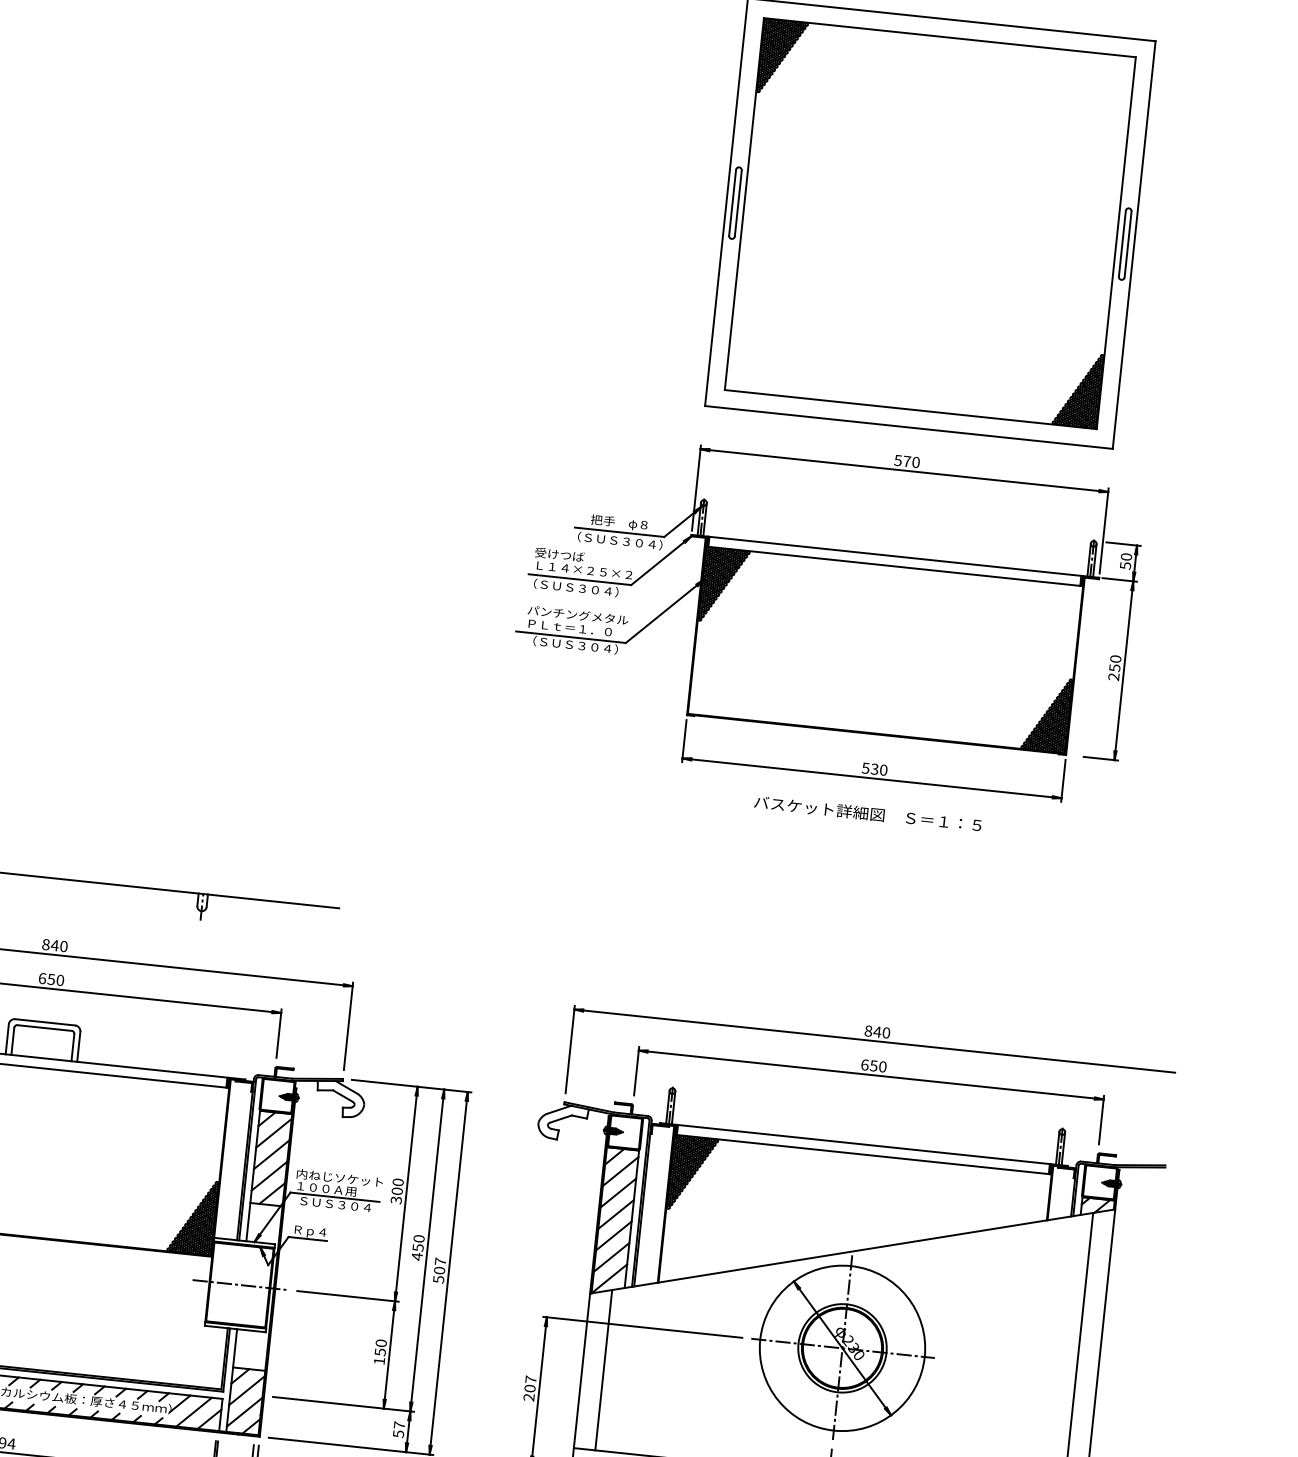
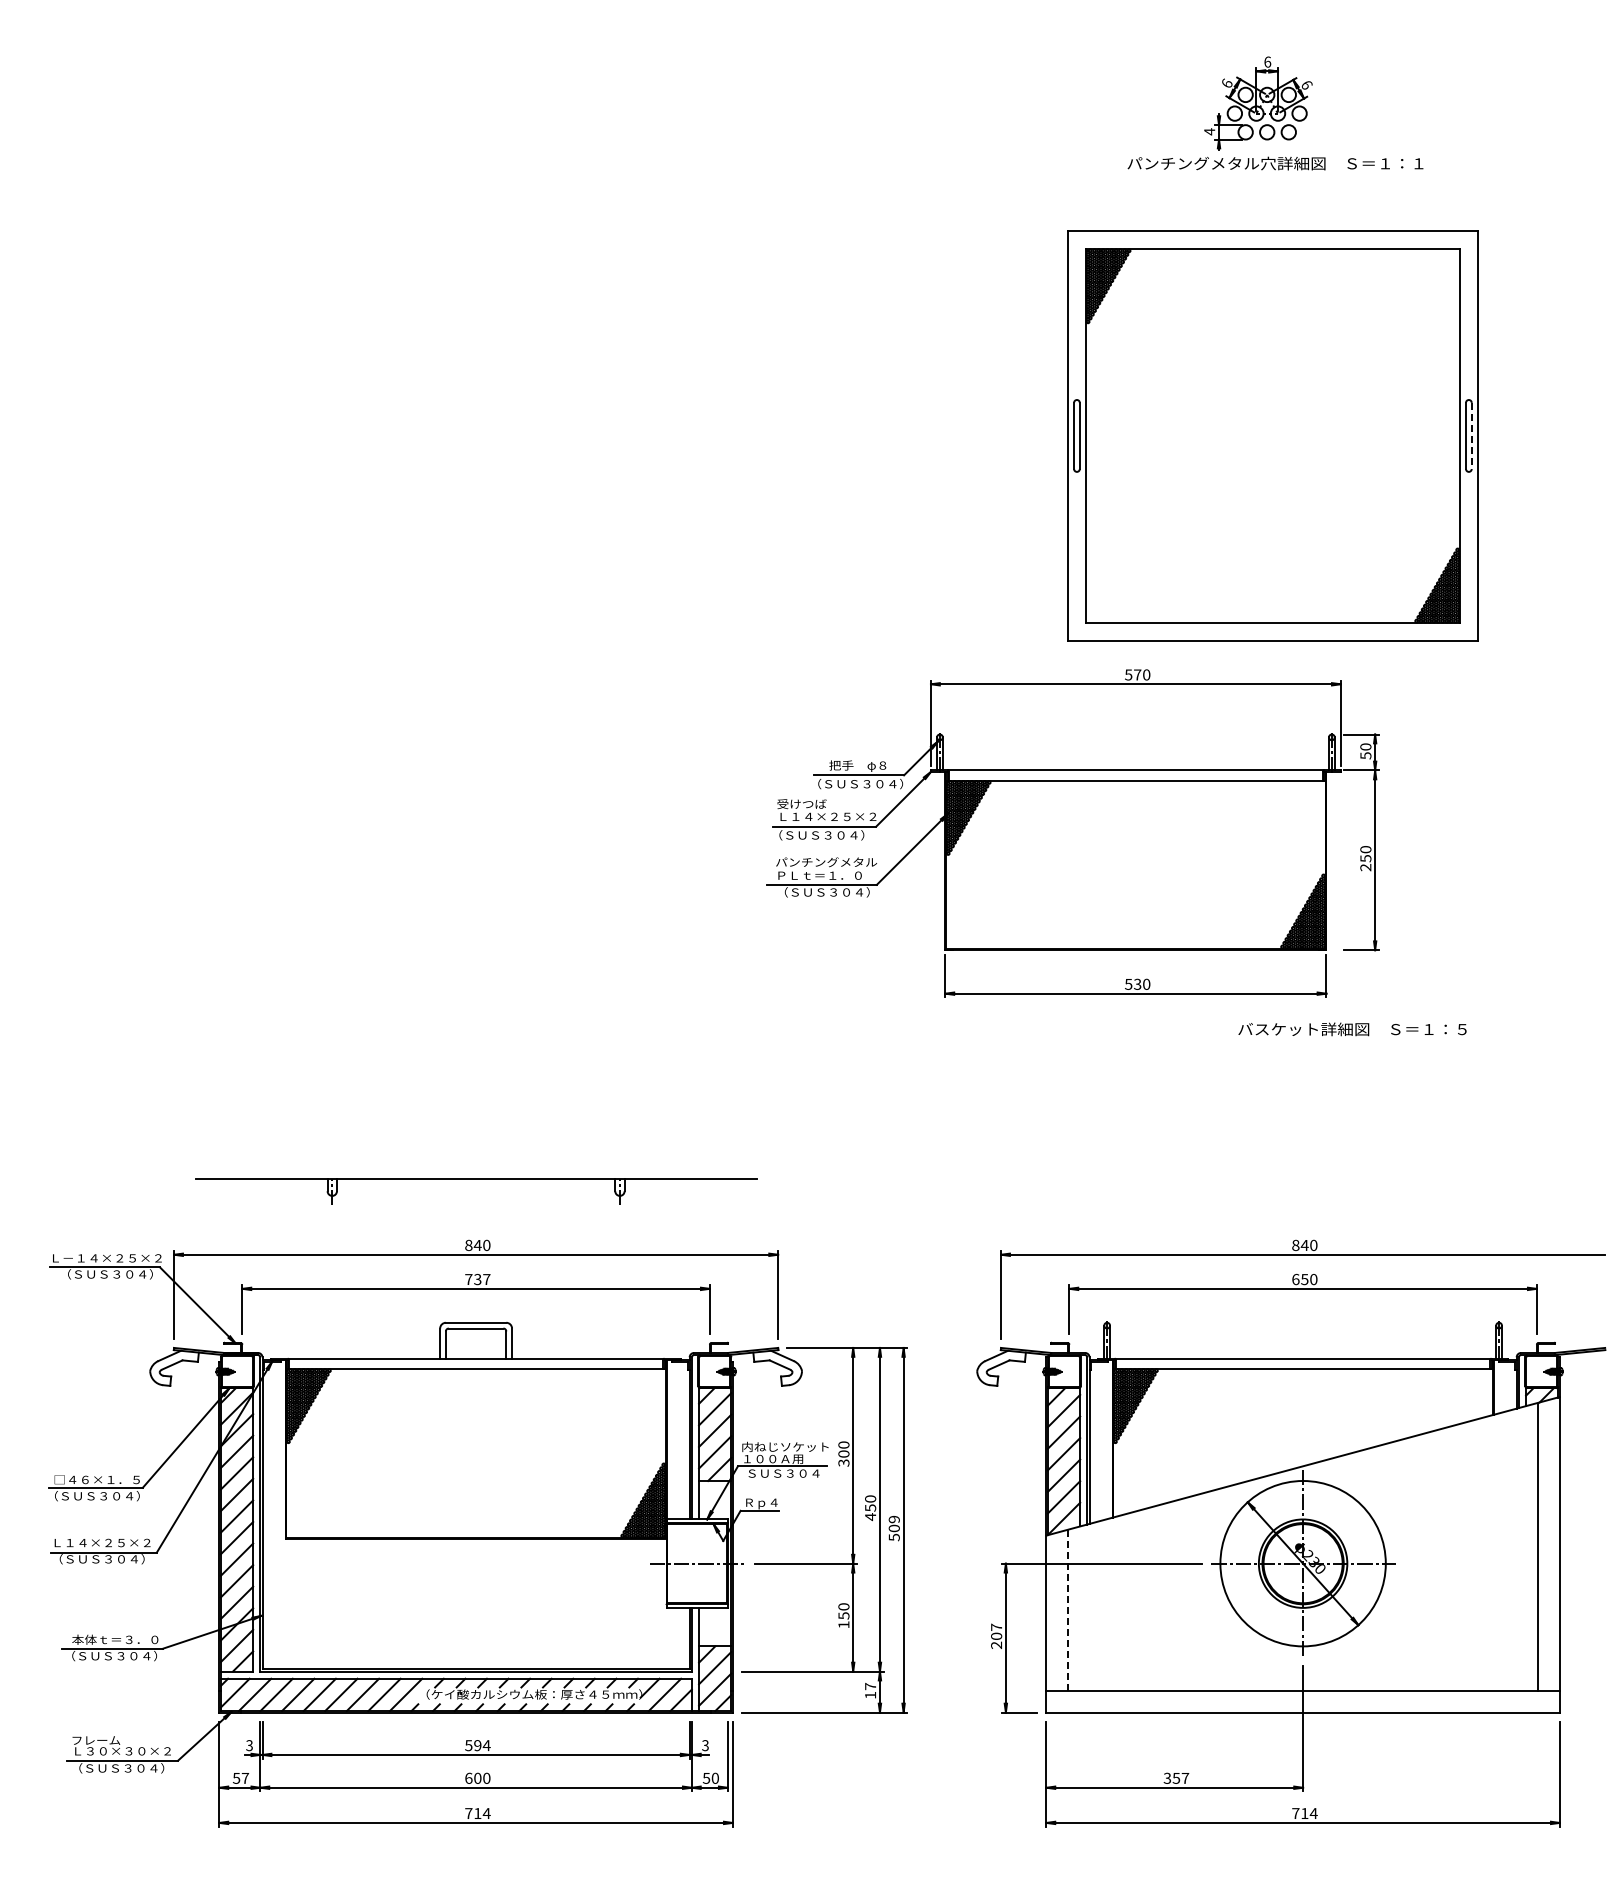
line: (1127, 244) -> (1471, 436), solid -> dashed
part: (825, 612) -> (1072, 833), moved
text: (867, 813) -> (1352, 1029), moved
text: (51, 979) -> (477, 1279), 650 -> 737
text: (439, 1261) -> (893, 1519), 507 -> 509
line: (603, 1370) -> (1067, 1610), solid -> dashed
text: (398, 1434) -> (870, 1695), 57 -> 17

